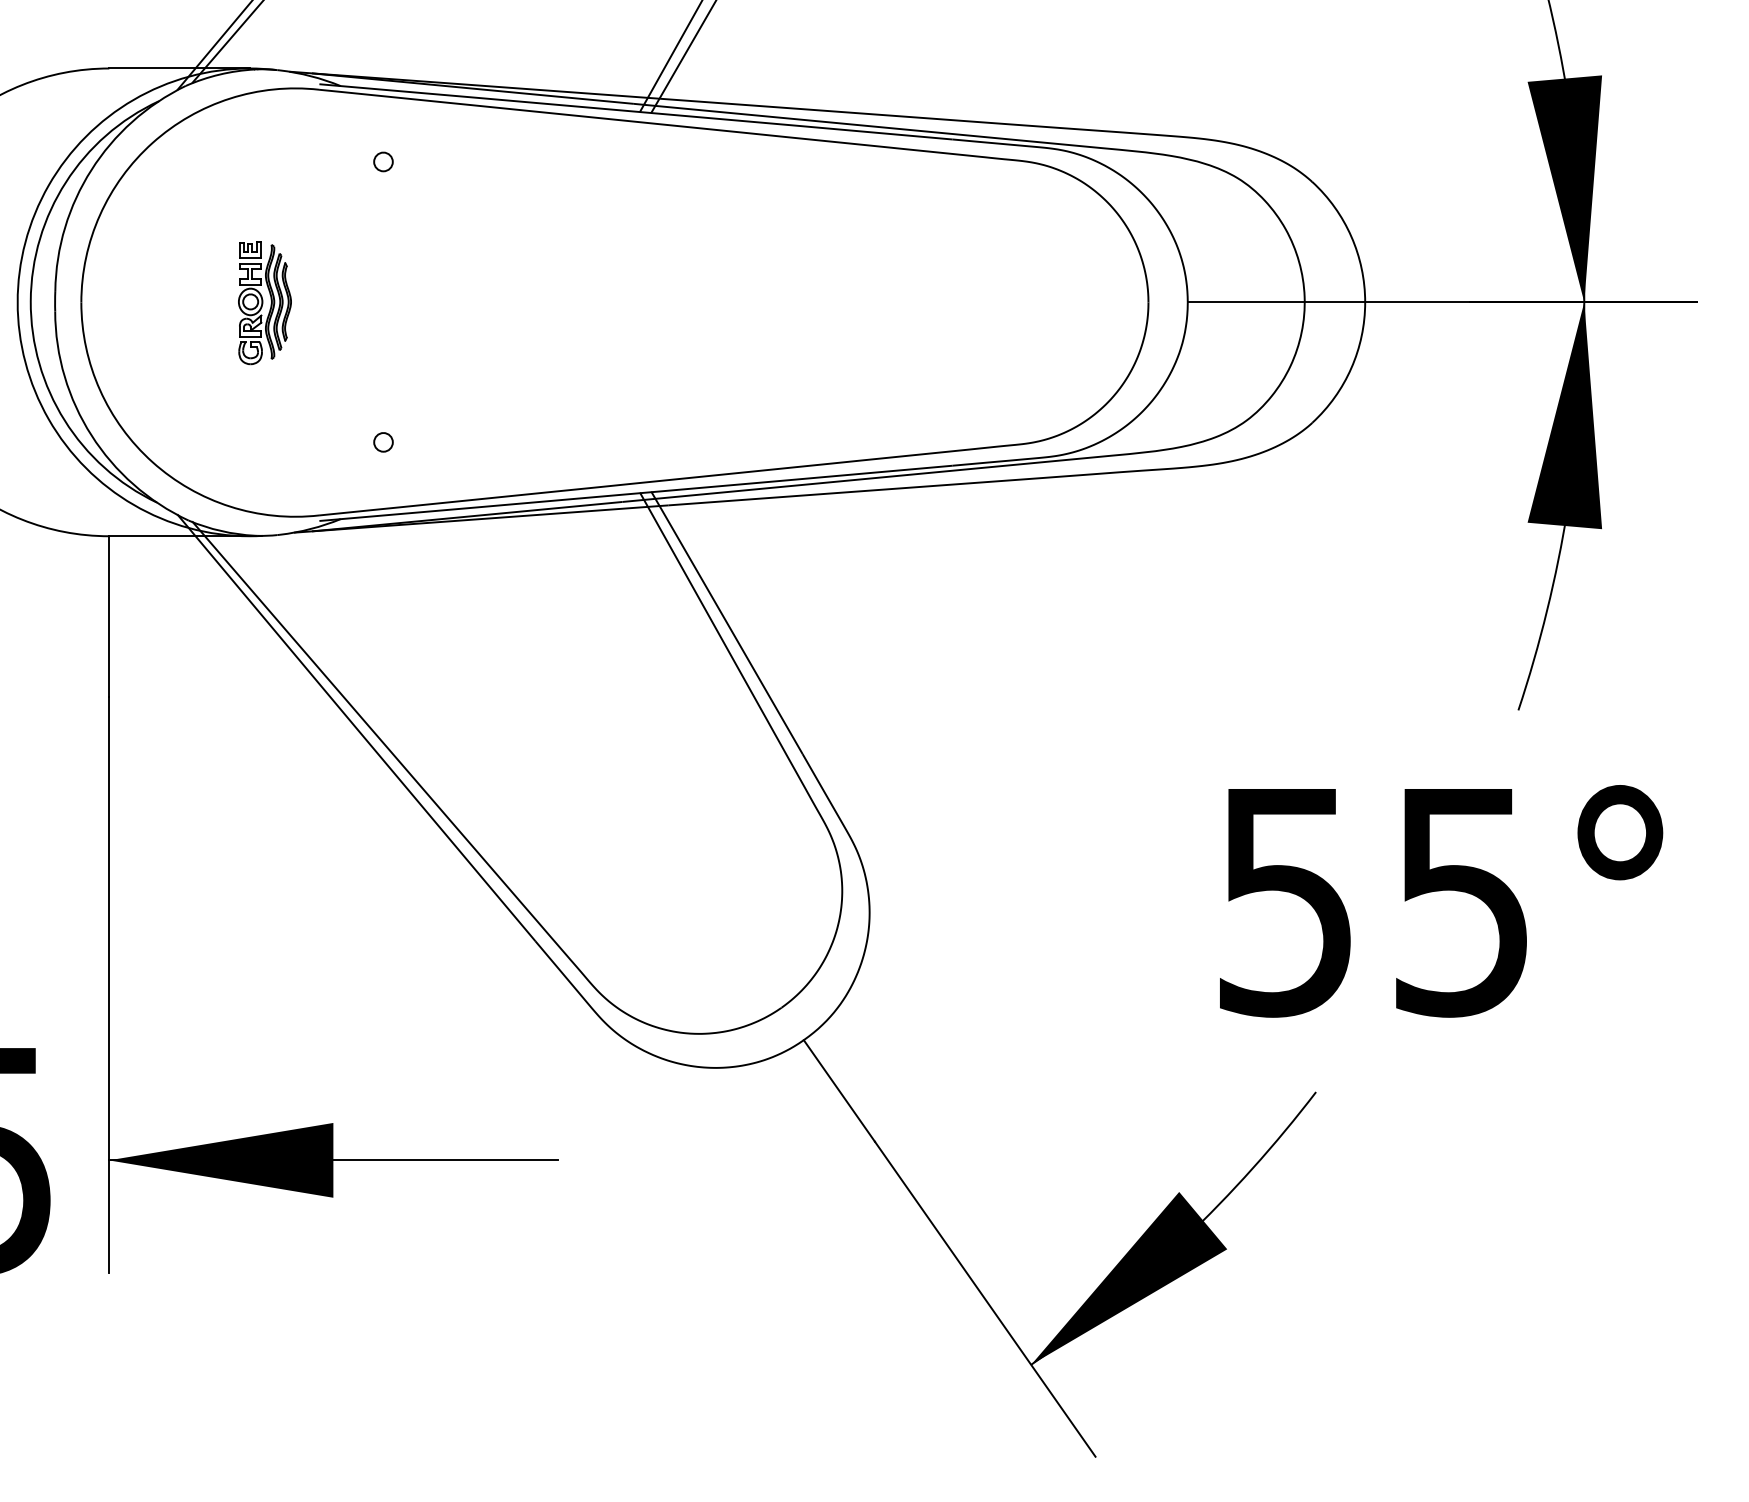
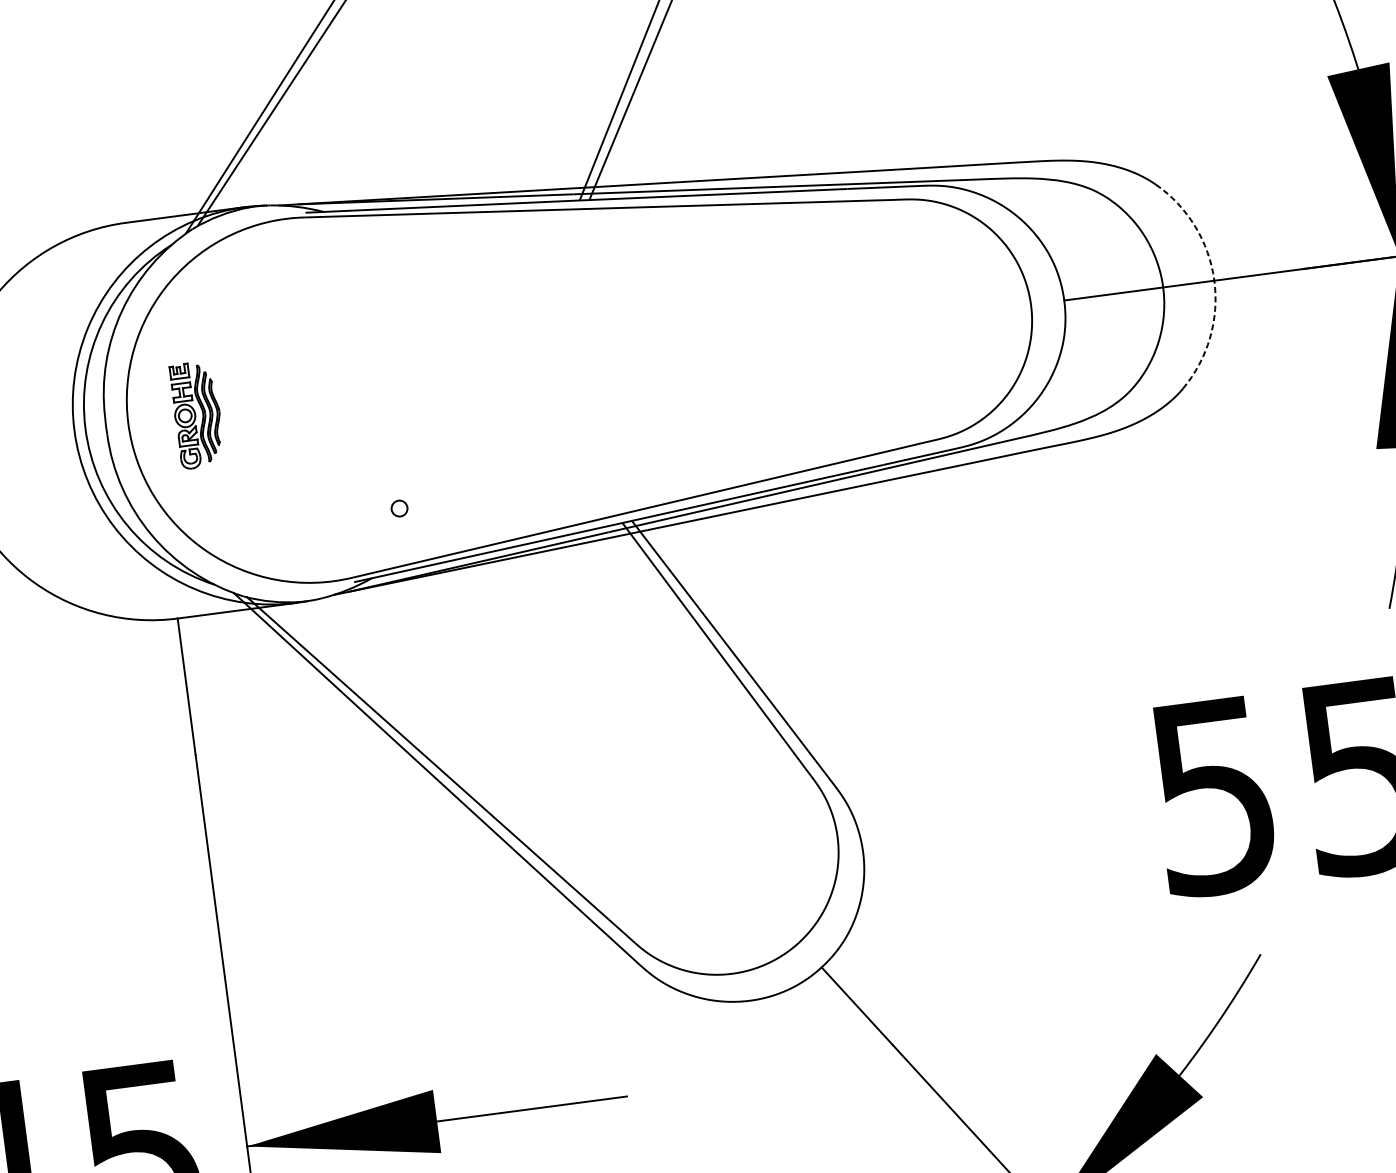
part: (383, 161) -> (368, 270), removed
arc: (1365, 302) -> (1214, 280), solid -> dashed
part: (264, 303) -> (197, 415), moved

